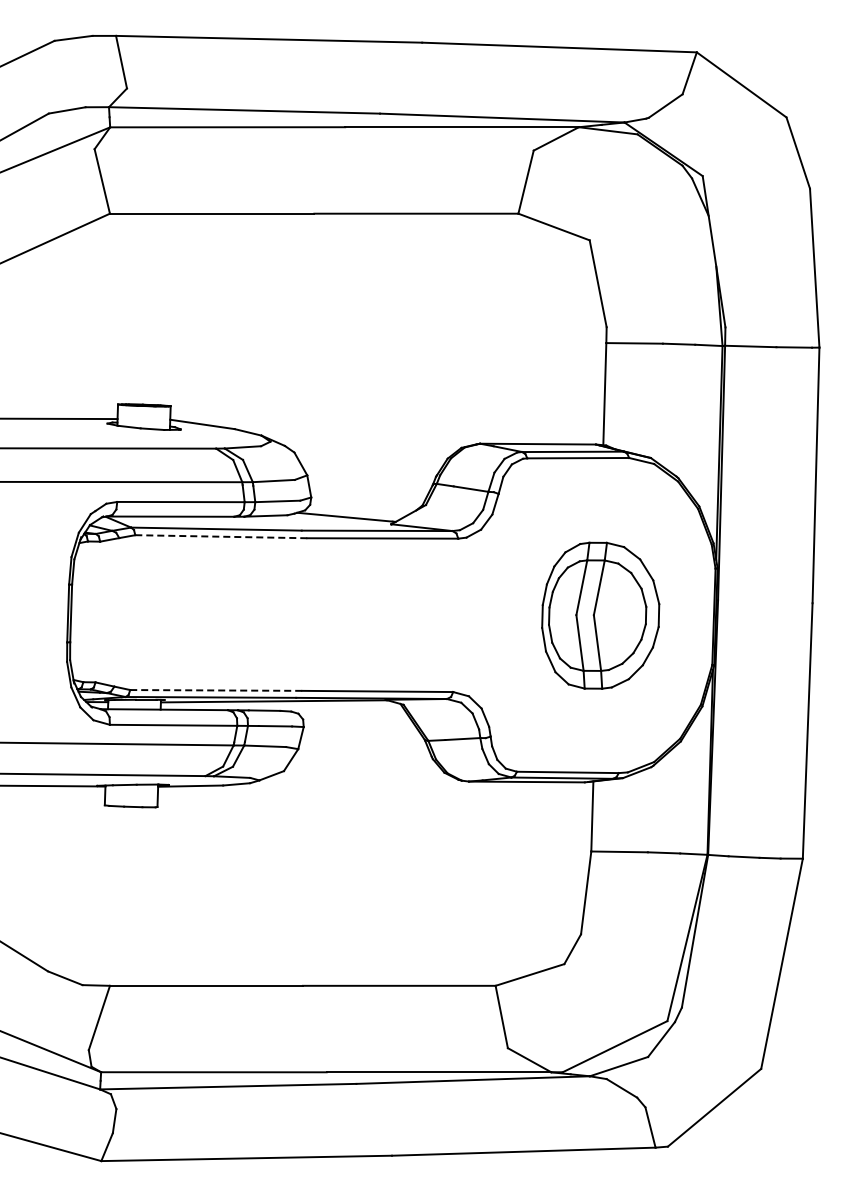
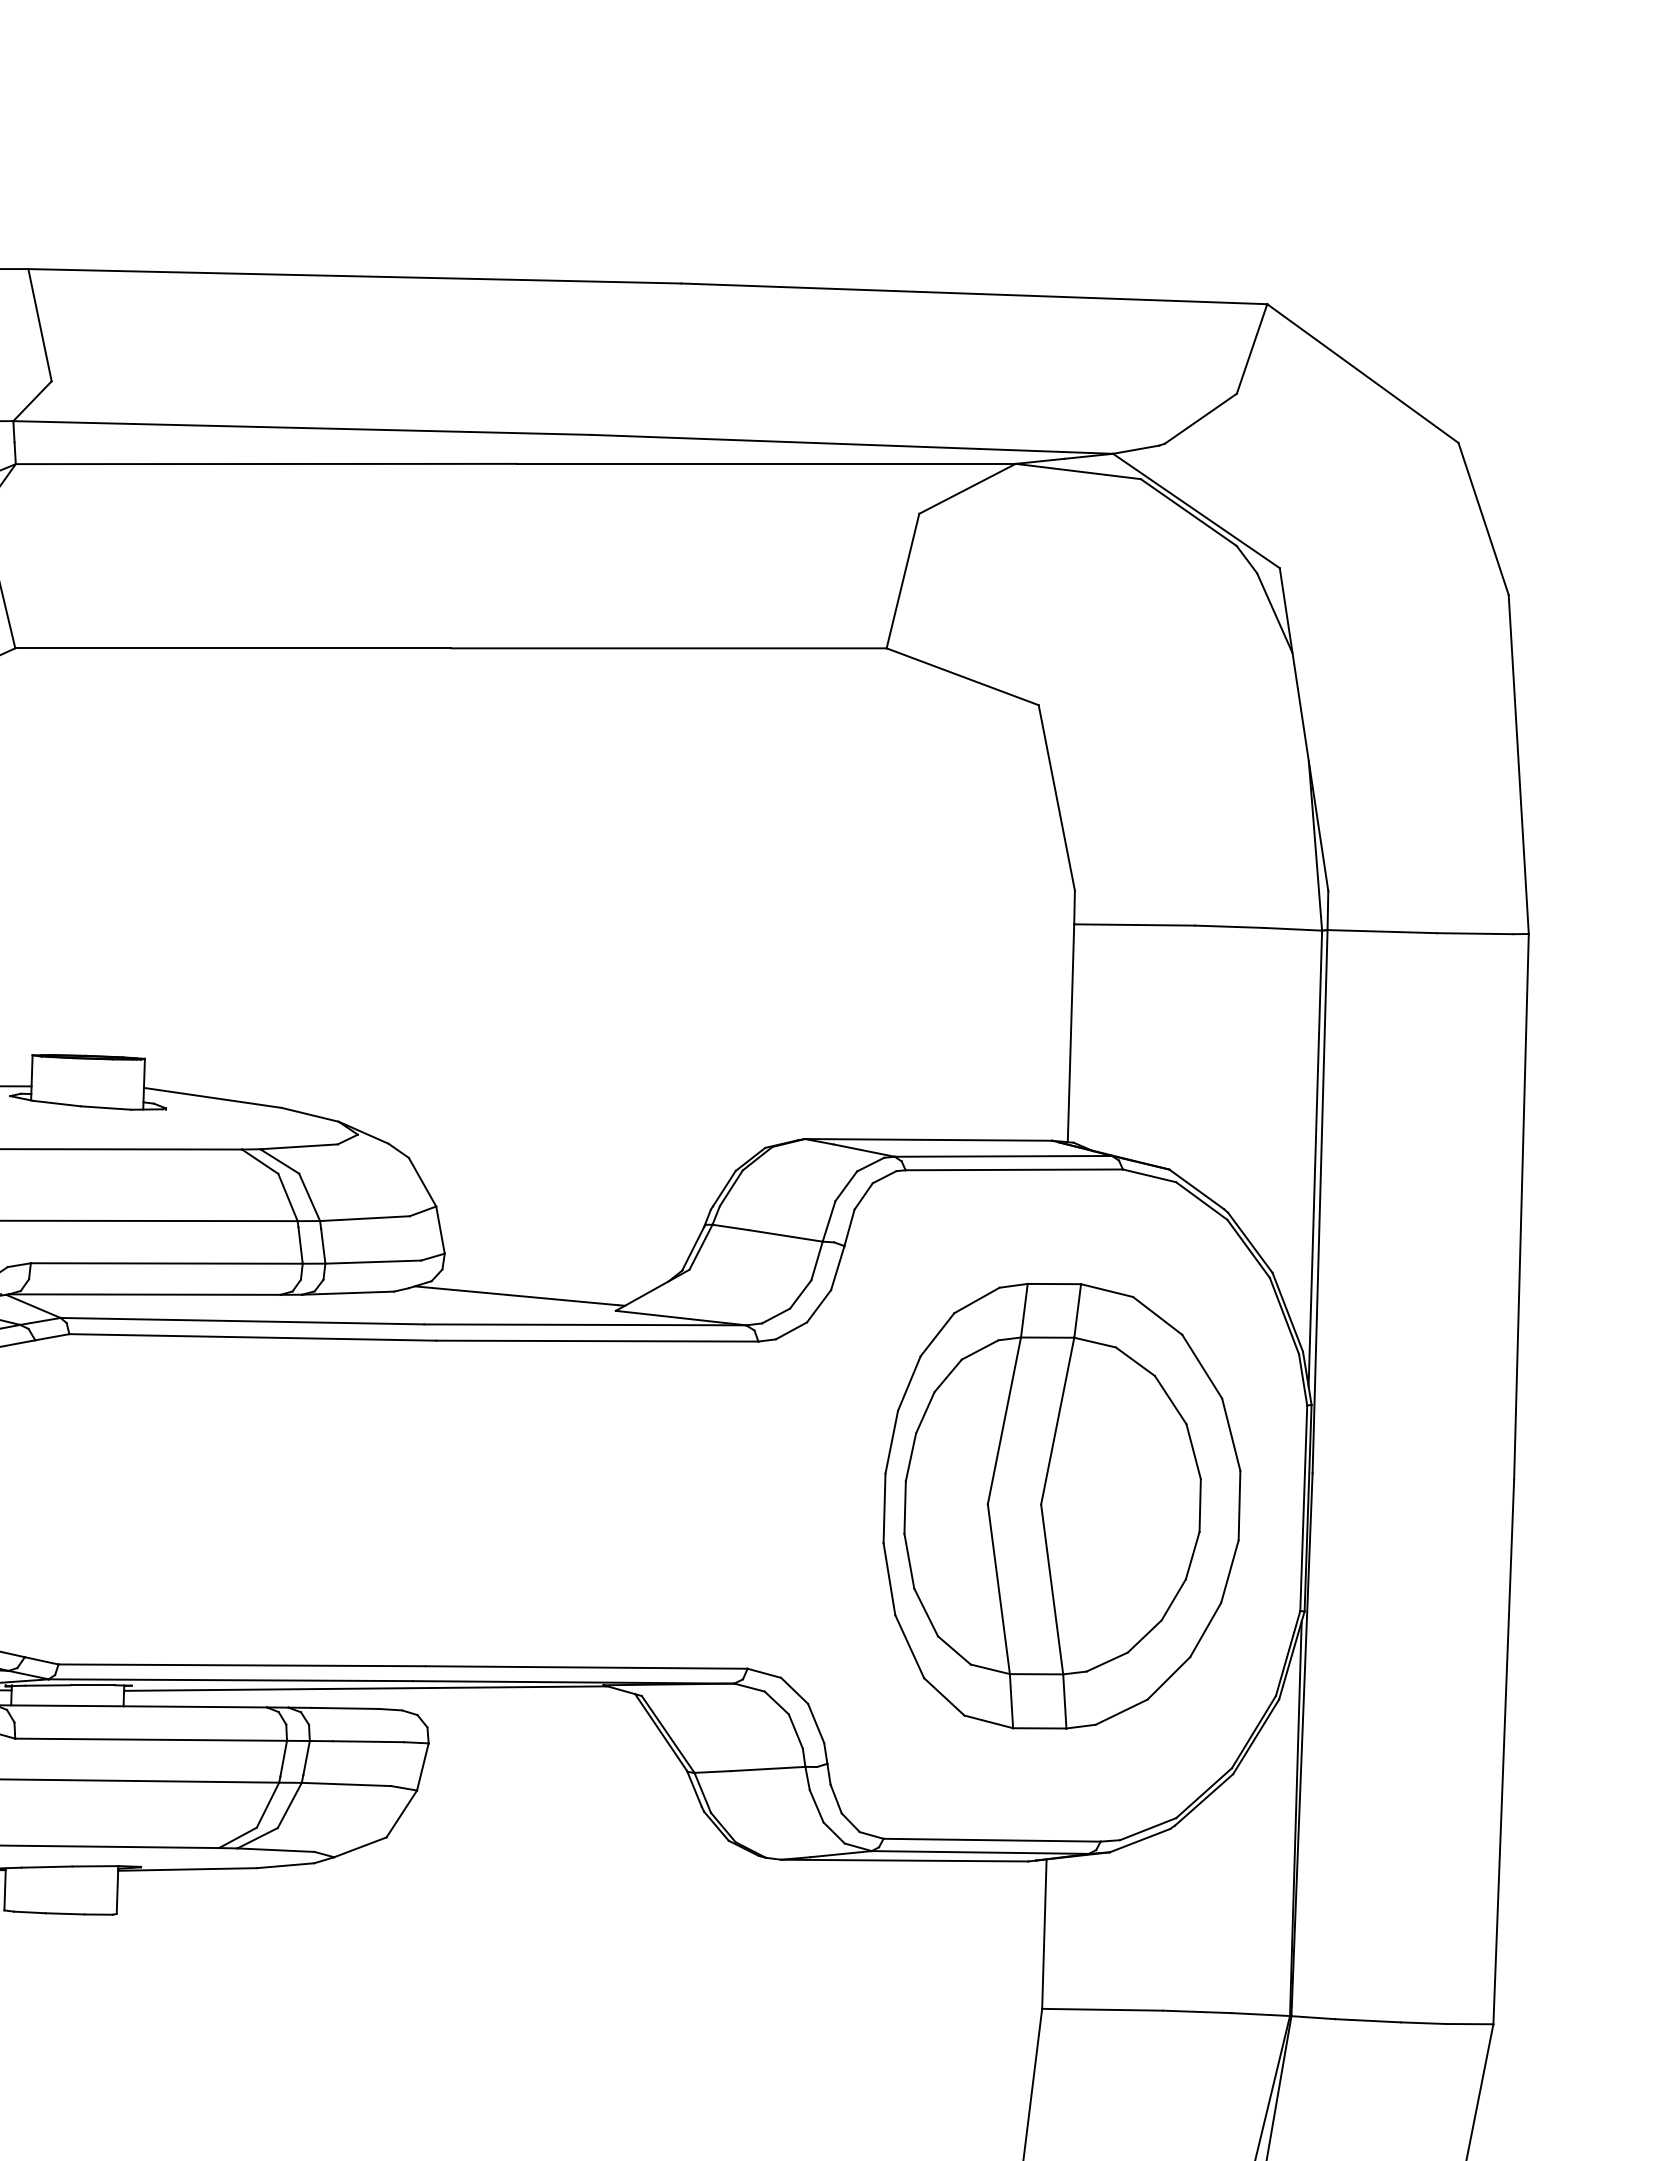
line: (221, 536) -> (253, 1336), dashed -> solid
part: (600, 615) -> (1061, 1505), size x1.43
line: (216, 690) -> (242, 1665), dashed -> solid

